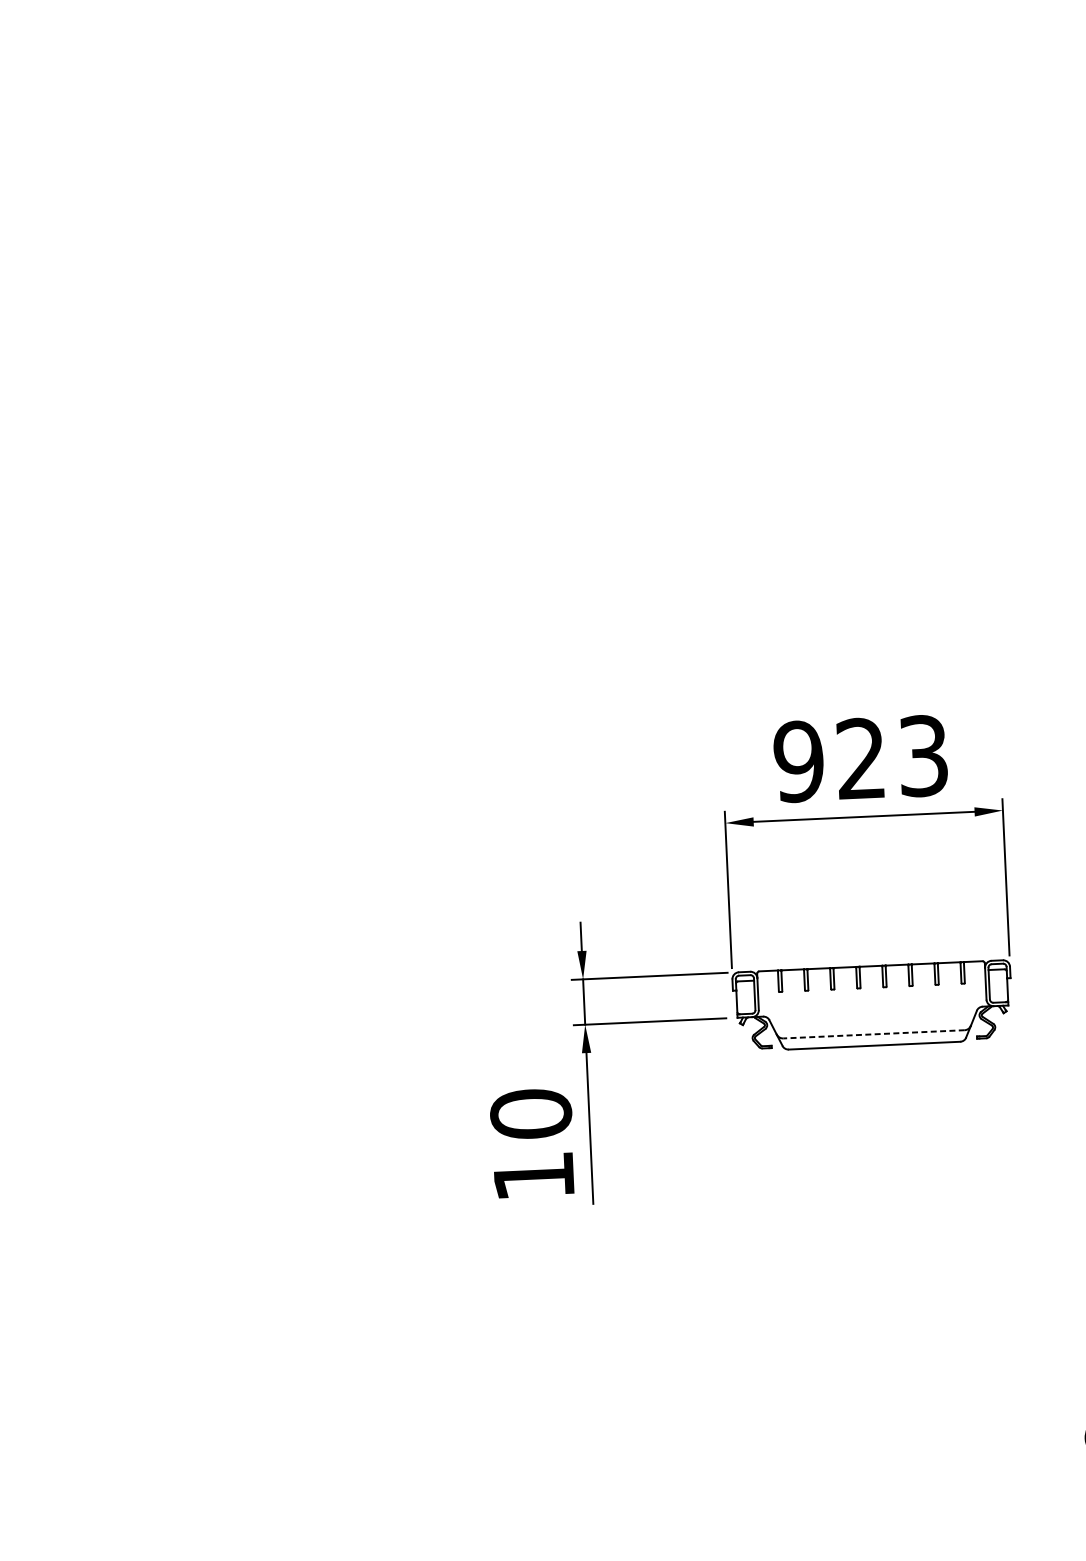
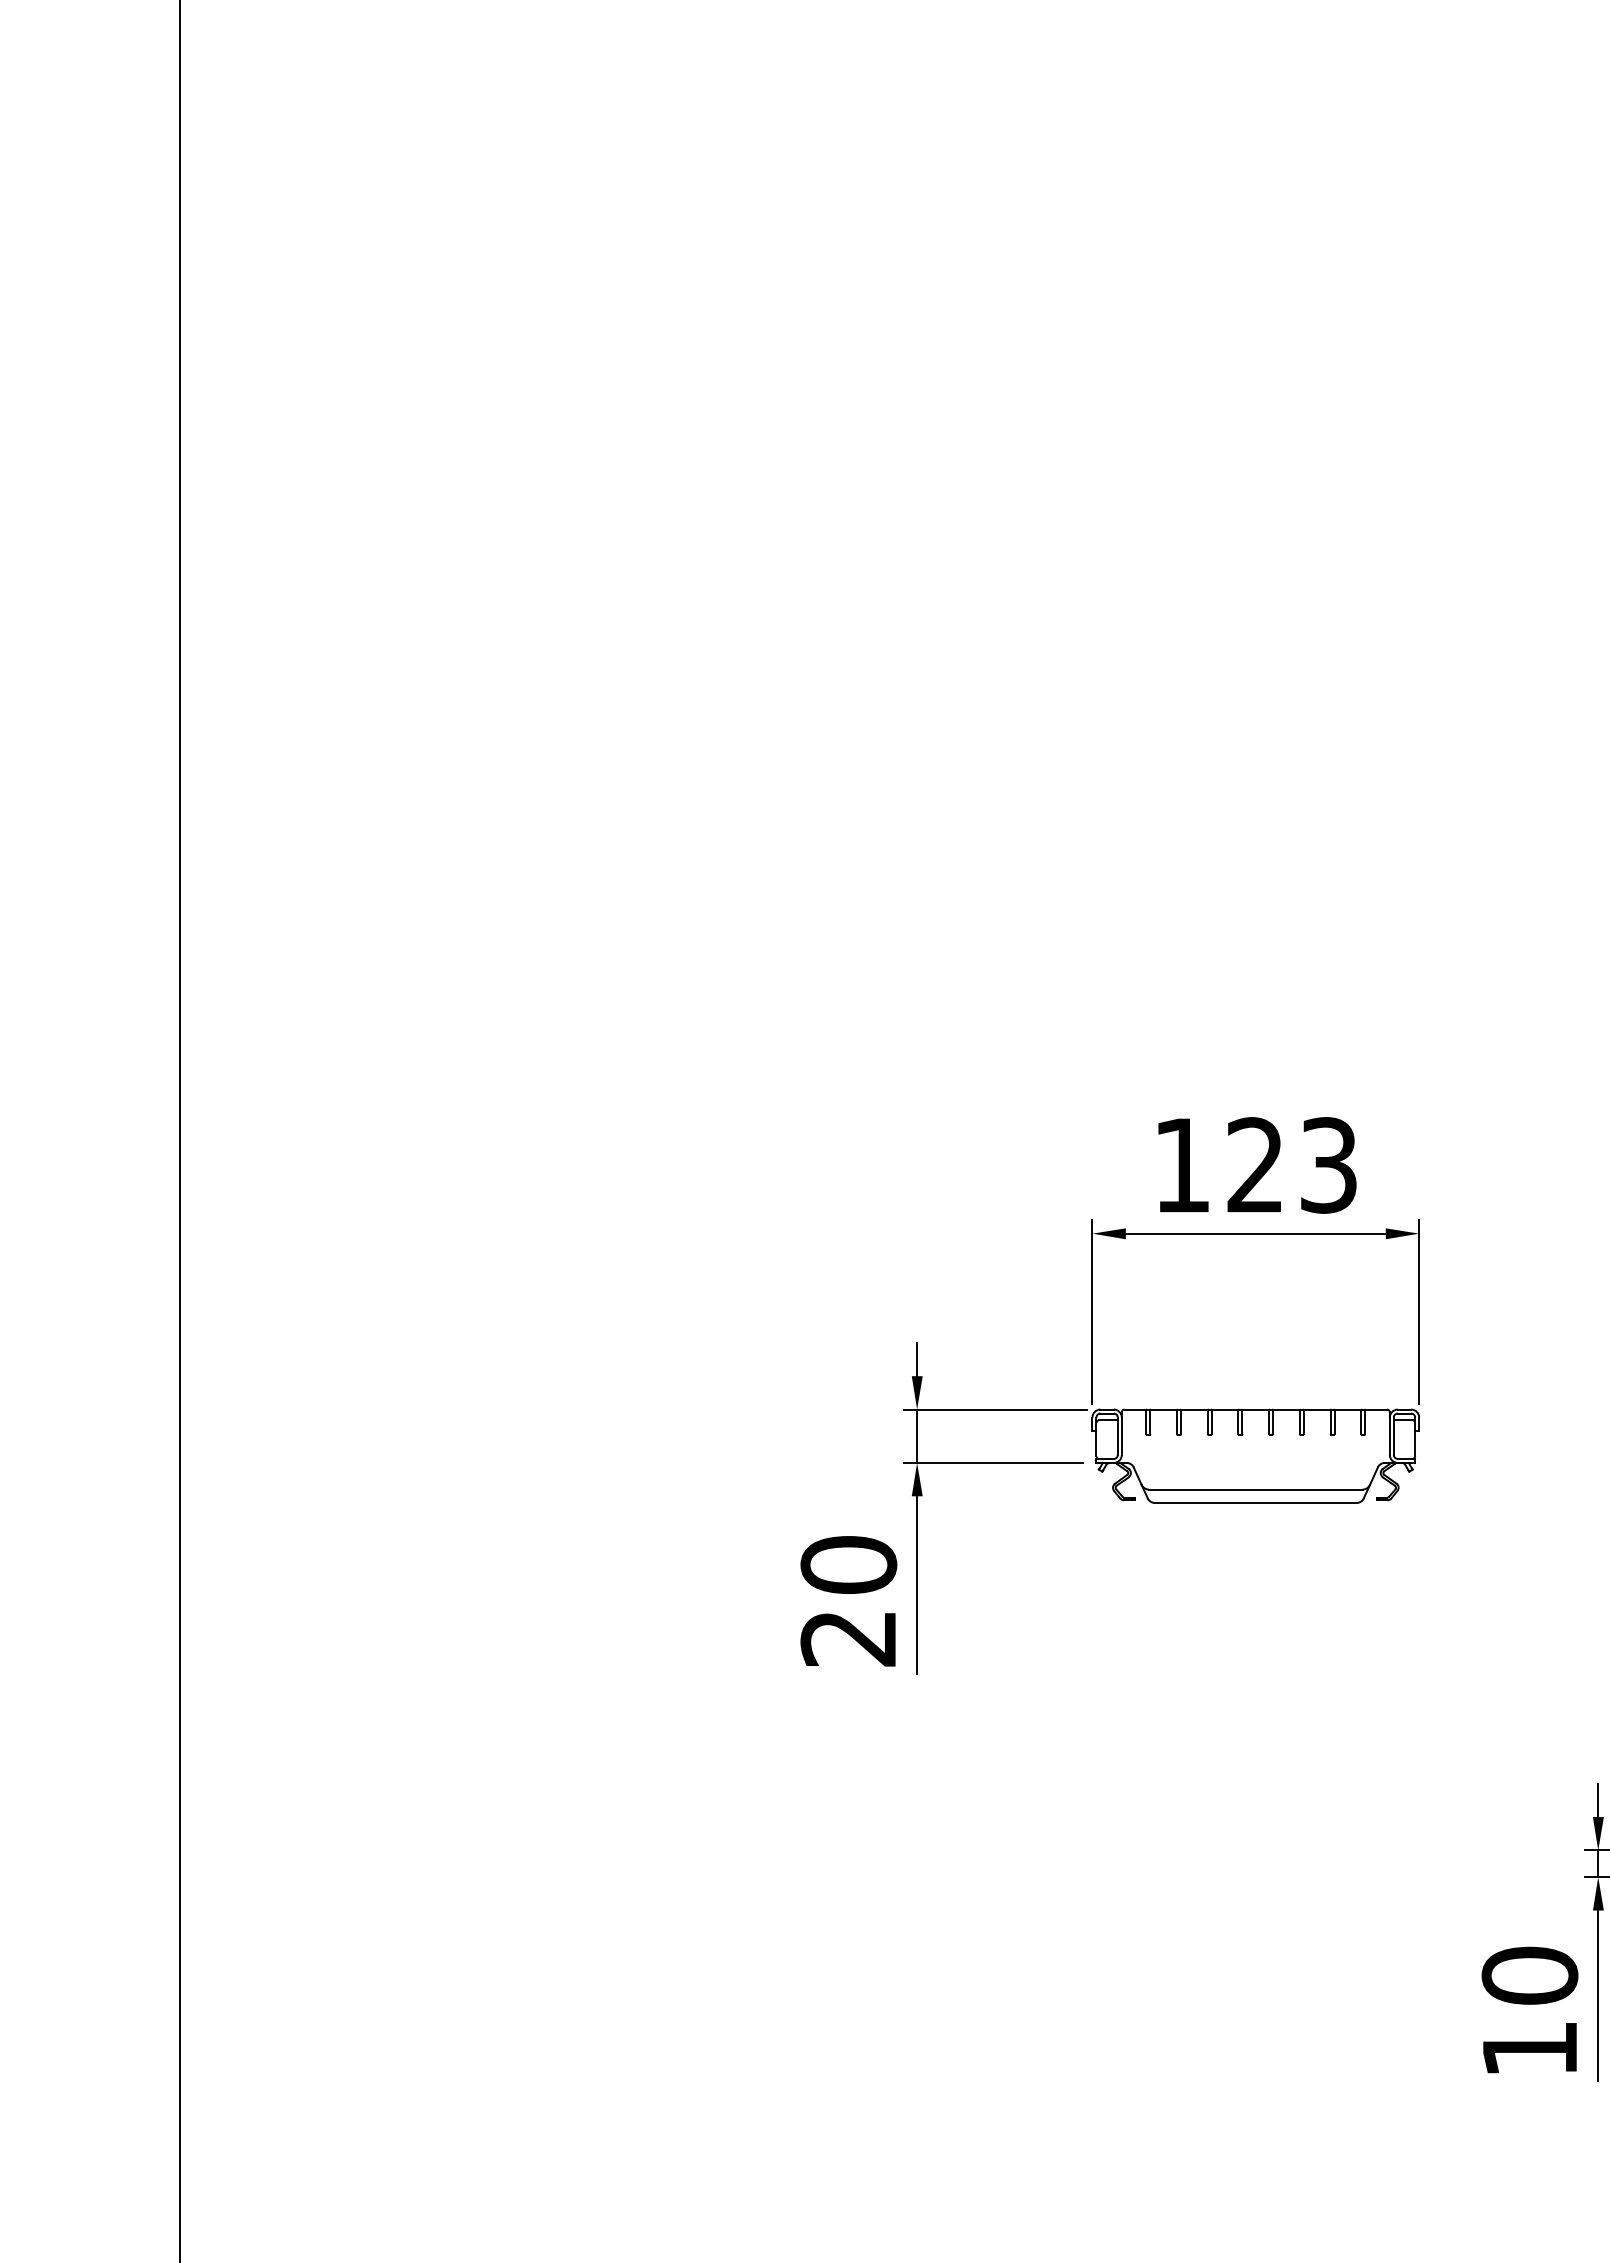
text: (798, 761) -> (1181, 1165), 923 -> 123
line: (873, 1034) -> (1255, 1489), dashed -> solid
text: (532, 1177) -> (847, 1639), 10 -> 20

